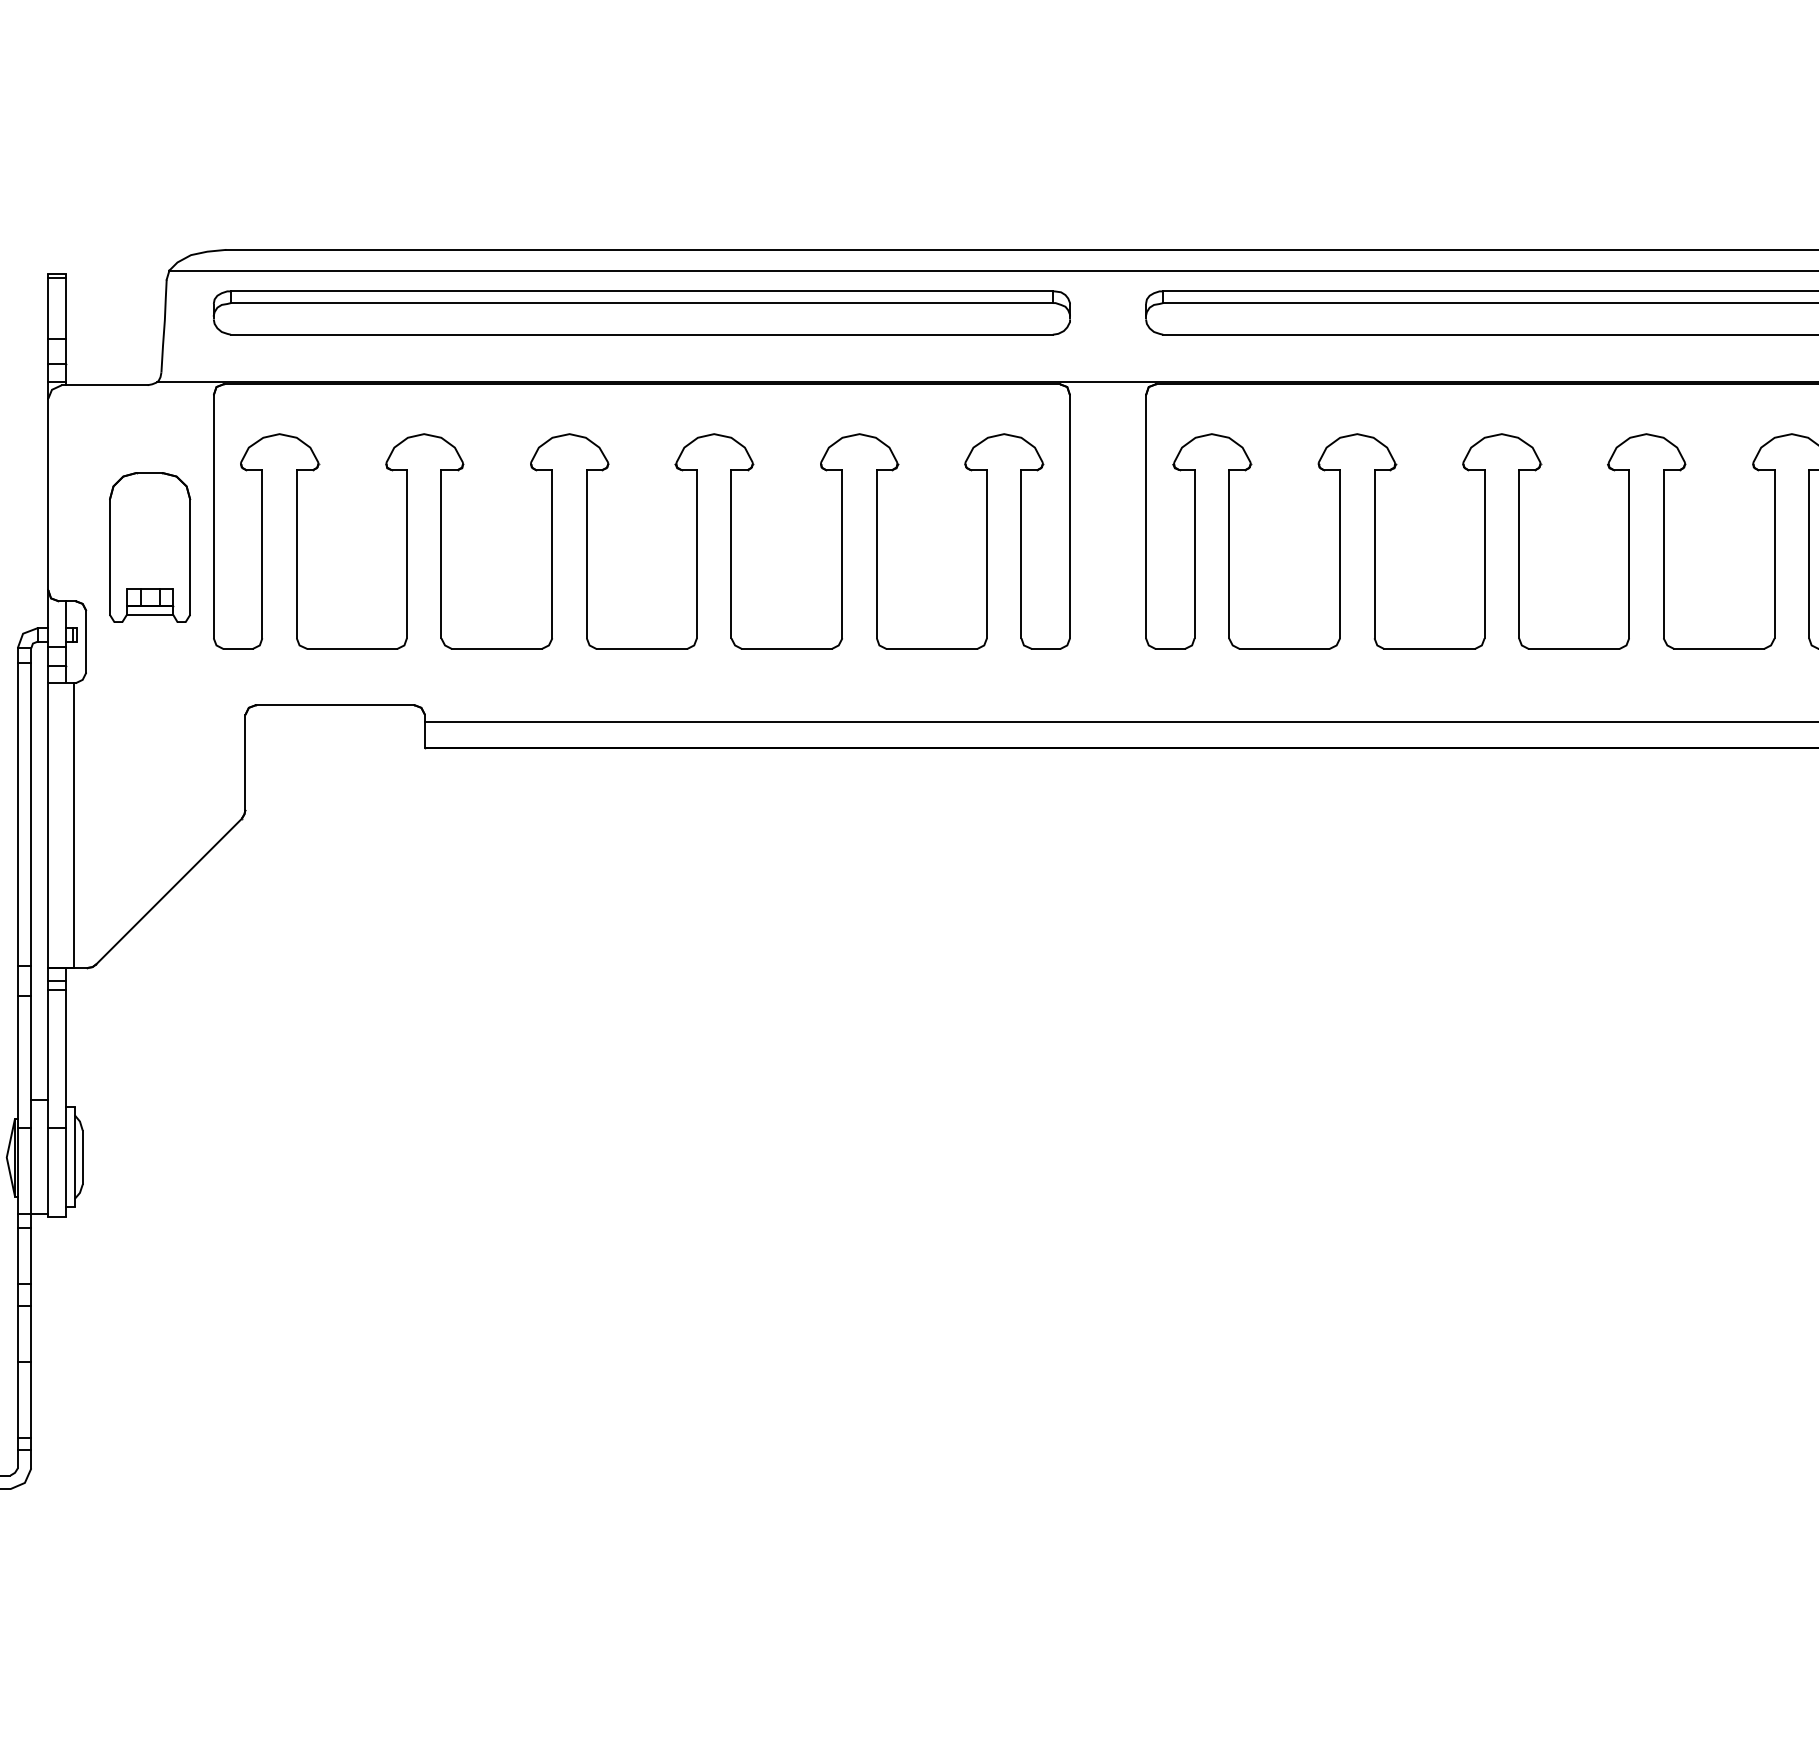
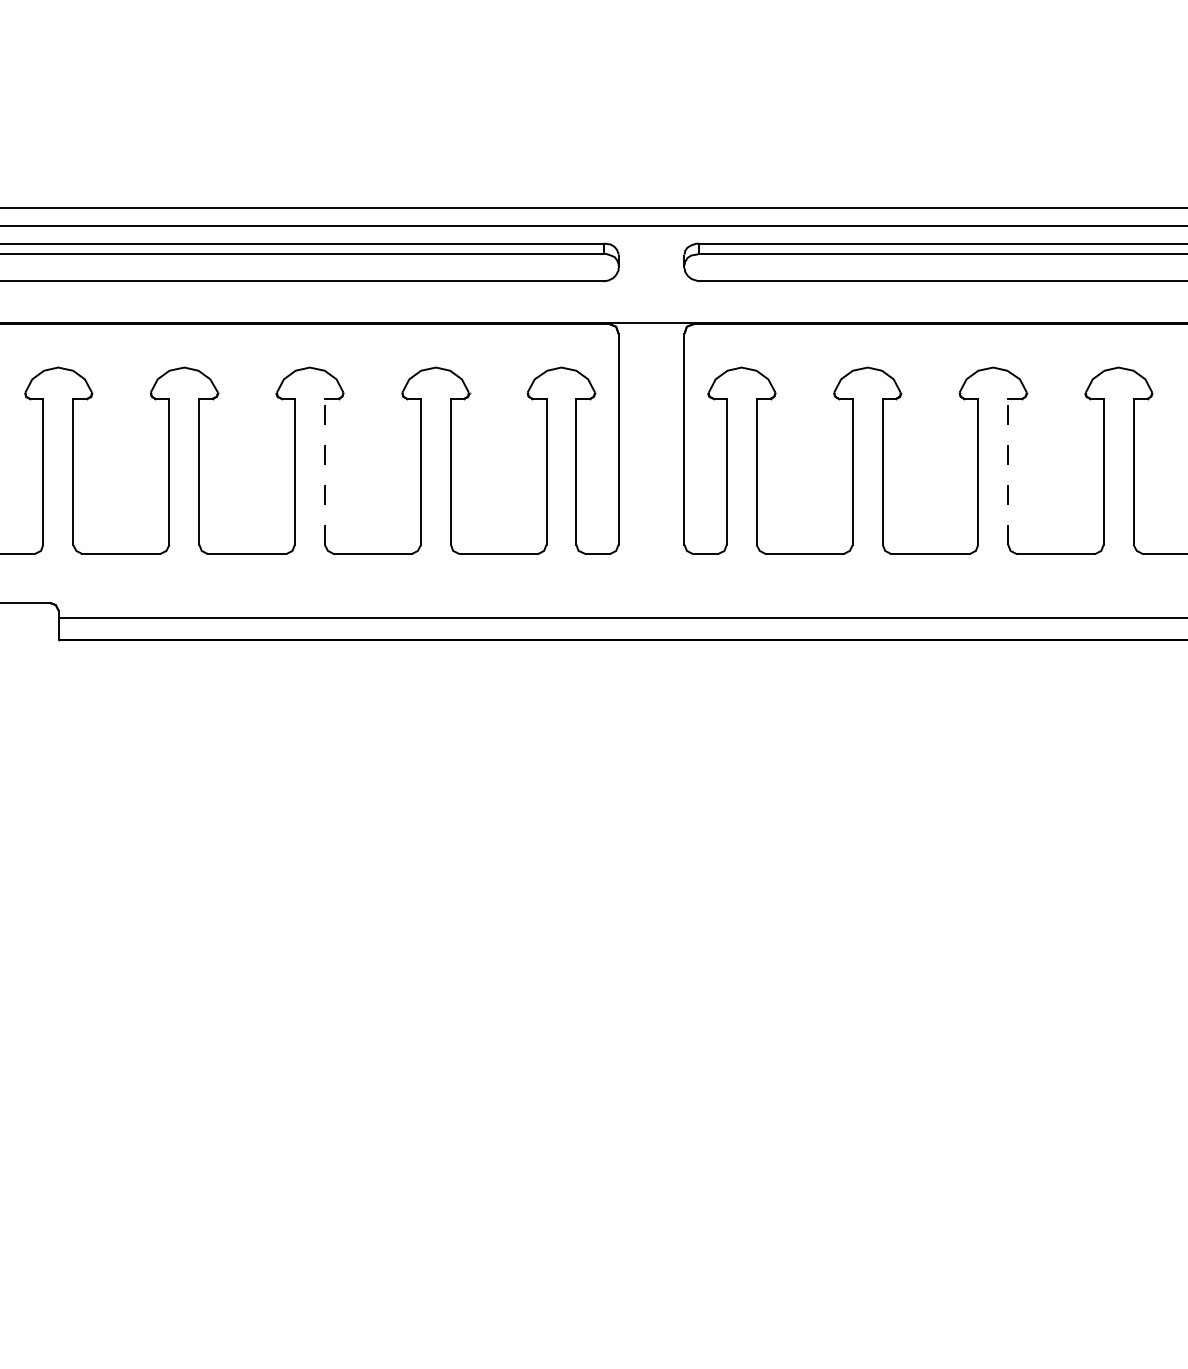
line: (731, 553) -> (324, 471), solid -> dashed
line: (1519, 553) -> (1008, 471), solid -> dashed

